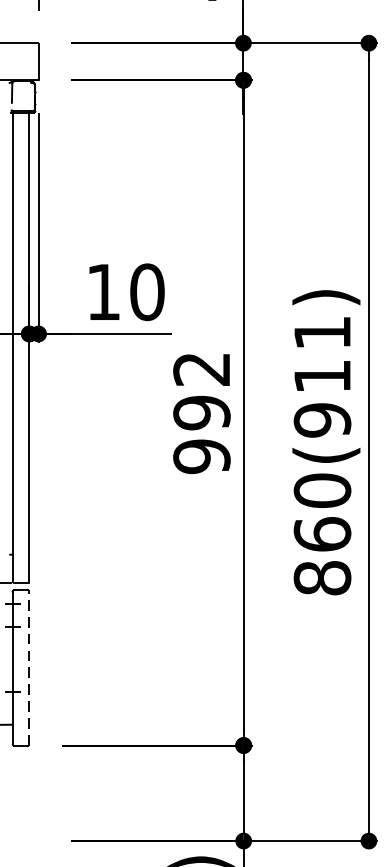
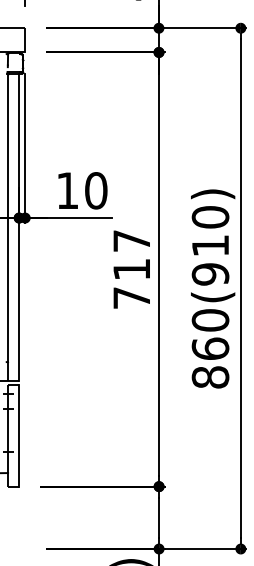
text: (322, 333) -> (210, 217), 860(911) -> 860(910)
text: (201, 412) -> (131, 269), 992 -> 717
line: (29, 667) -> (19, 435), dashed -> solid

